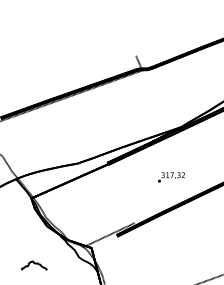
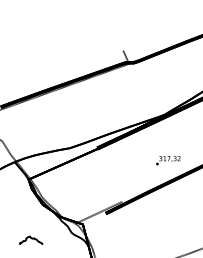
text: (171, 177) -> (168, 160), moved

